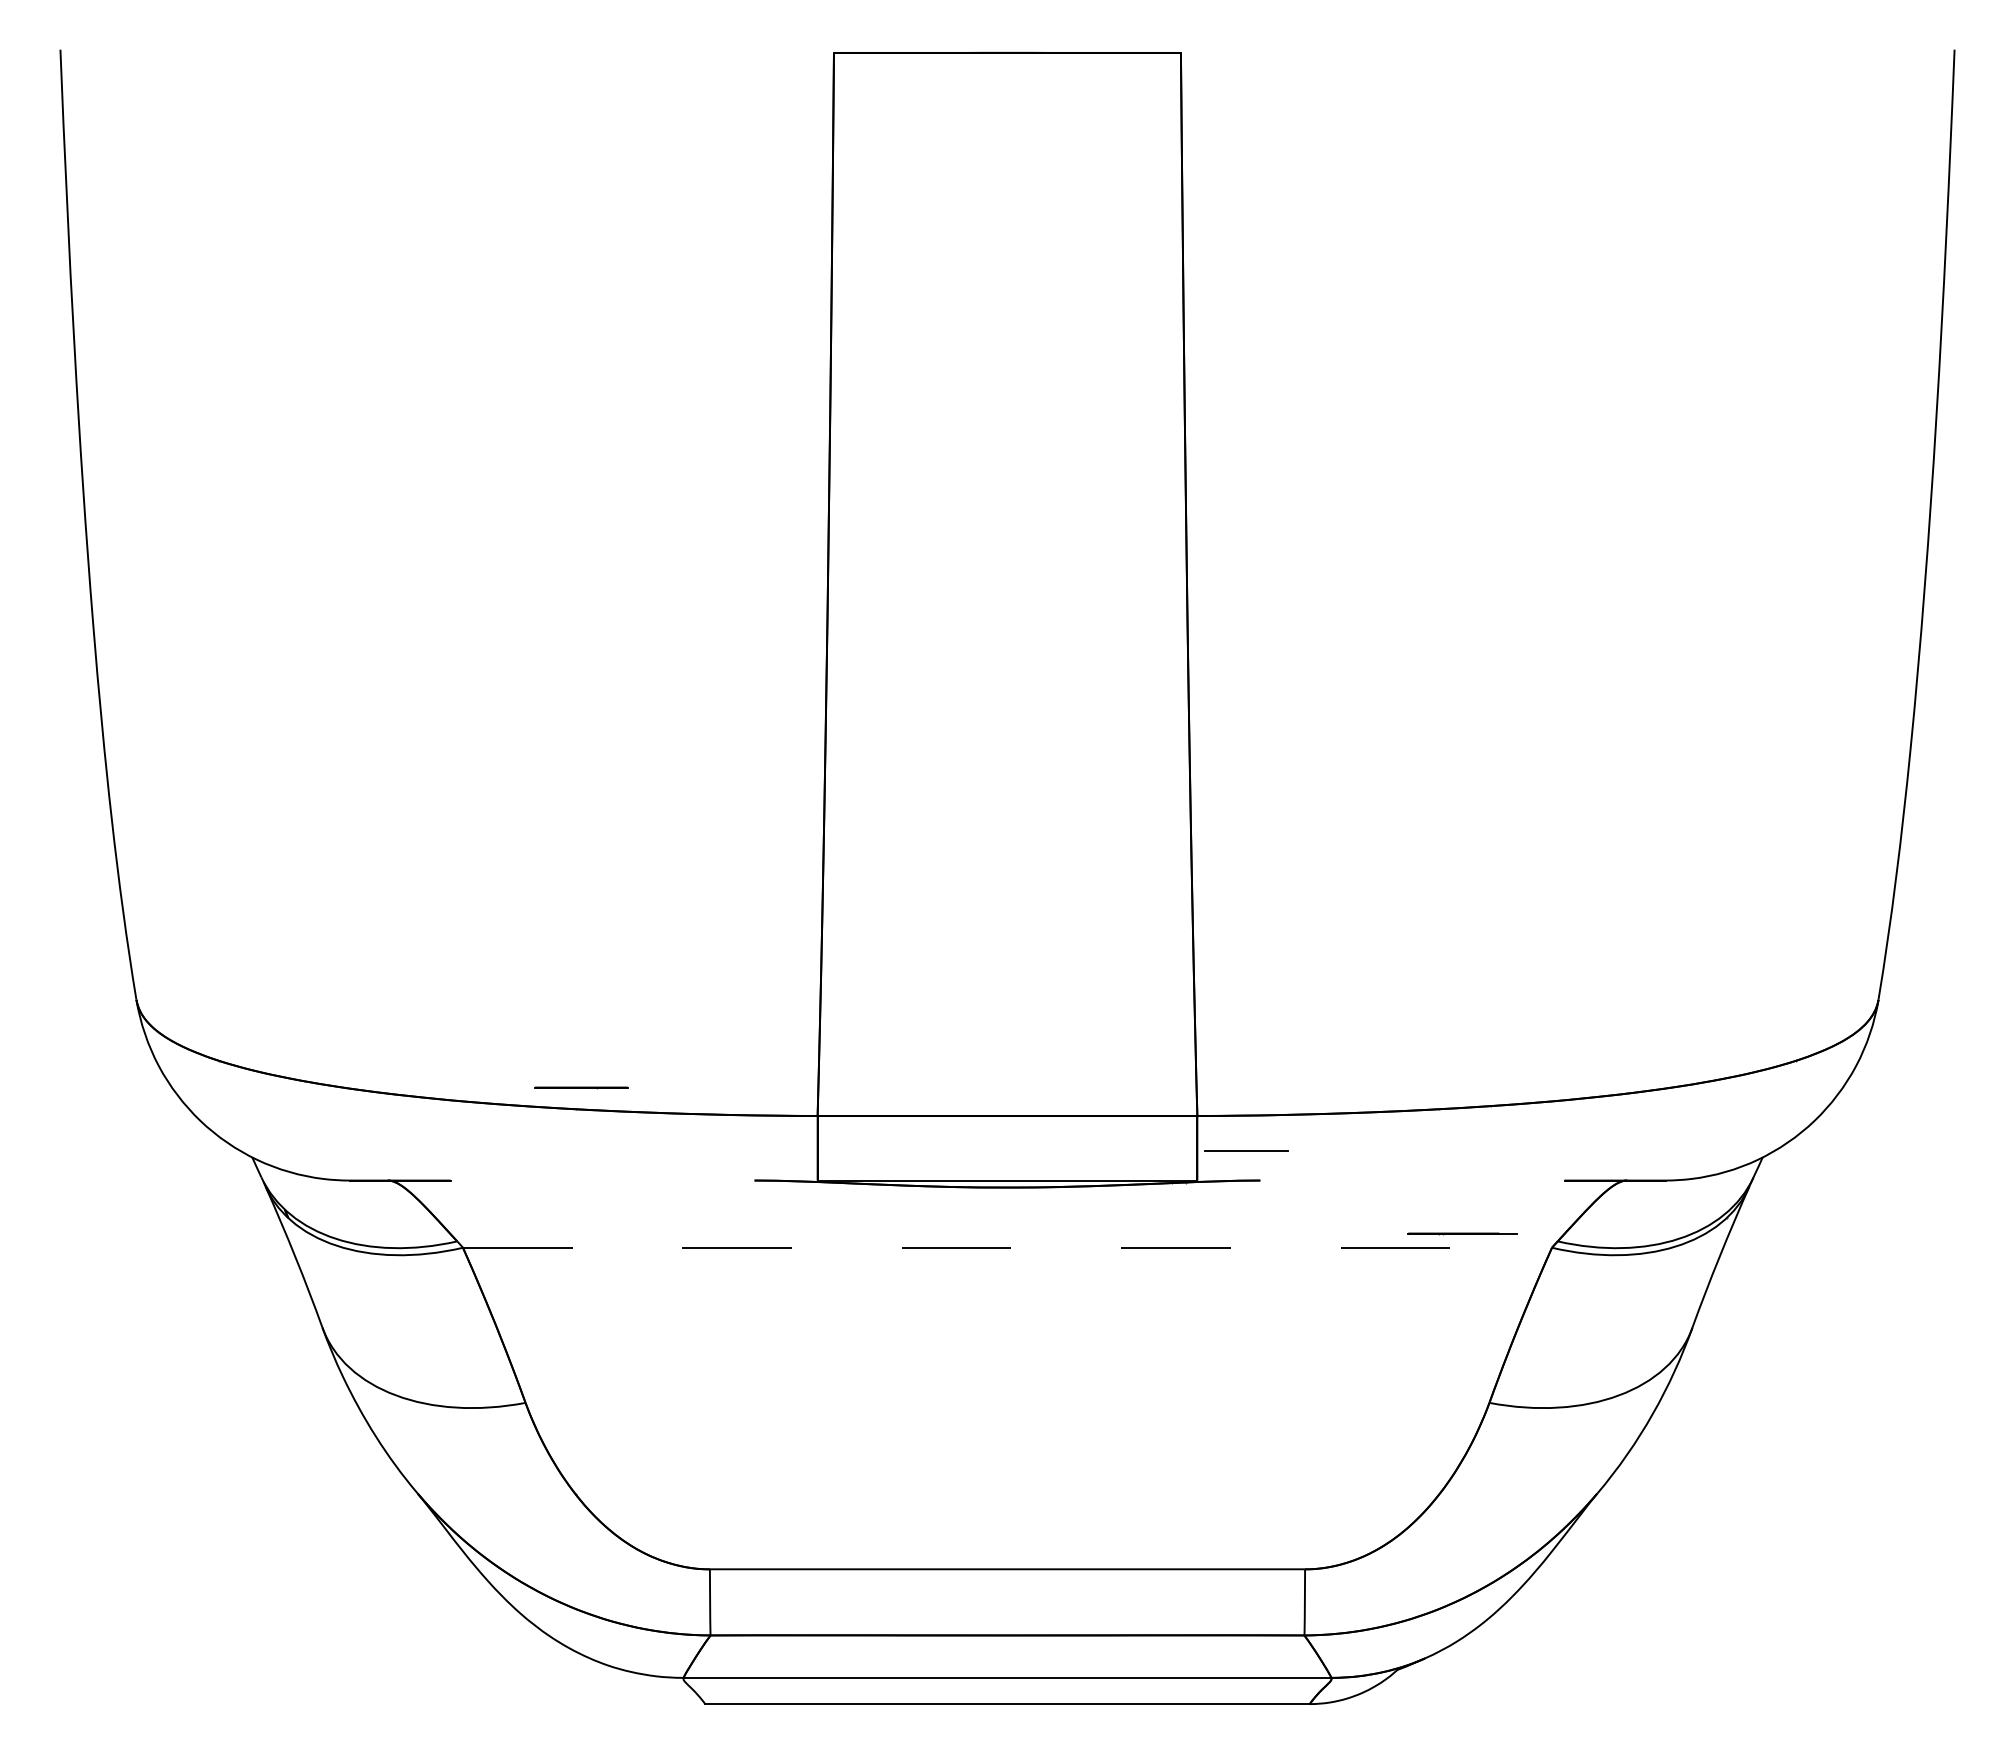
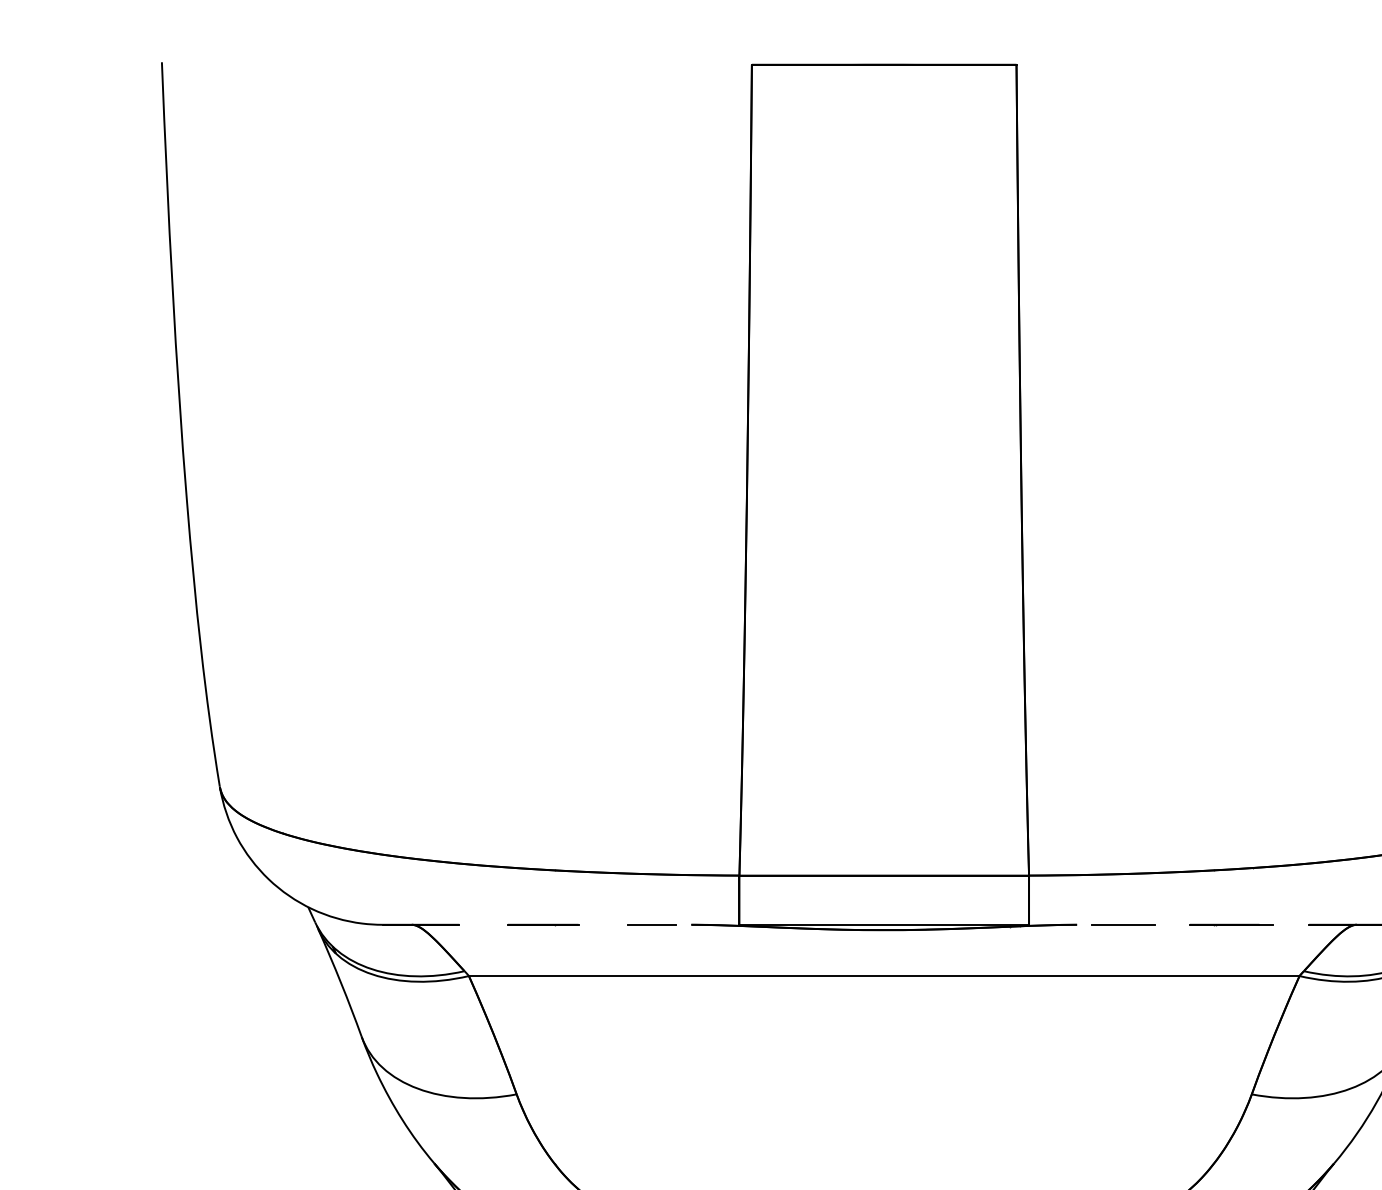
line: (581, 1087) -> (543, 924), moved
line: (1246, 1150) -> (1123, 924), moved
line: (702, 1180) -> (651, 924), added
line: (1462, 1233) -> (1231, 924), moved
line: (1007, 1247) -> (884, 975), dashed -> solid

